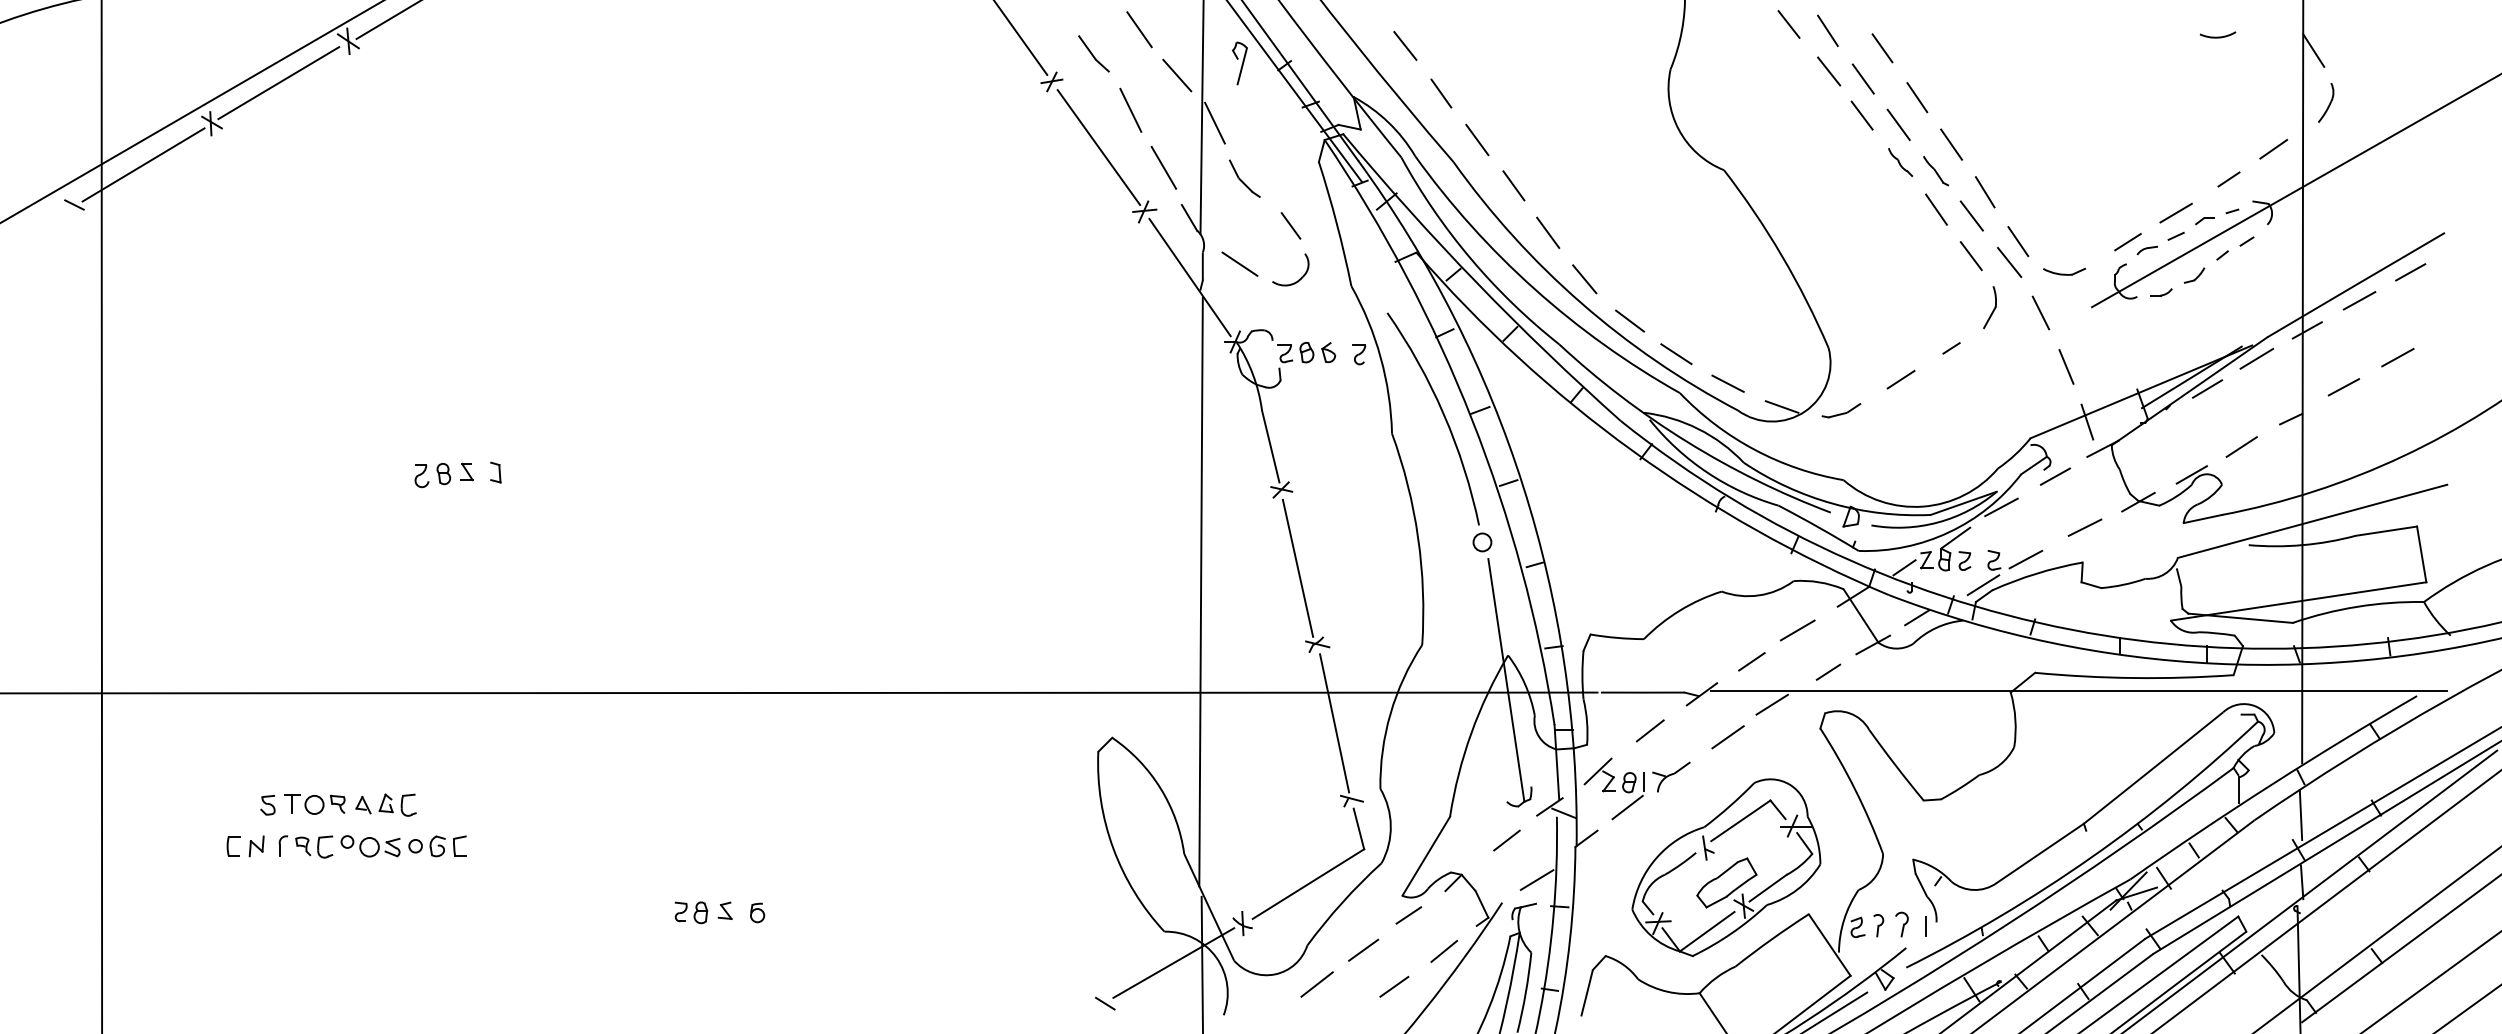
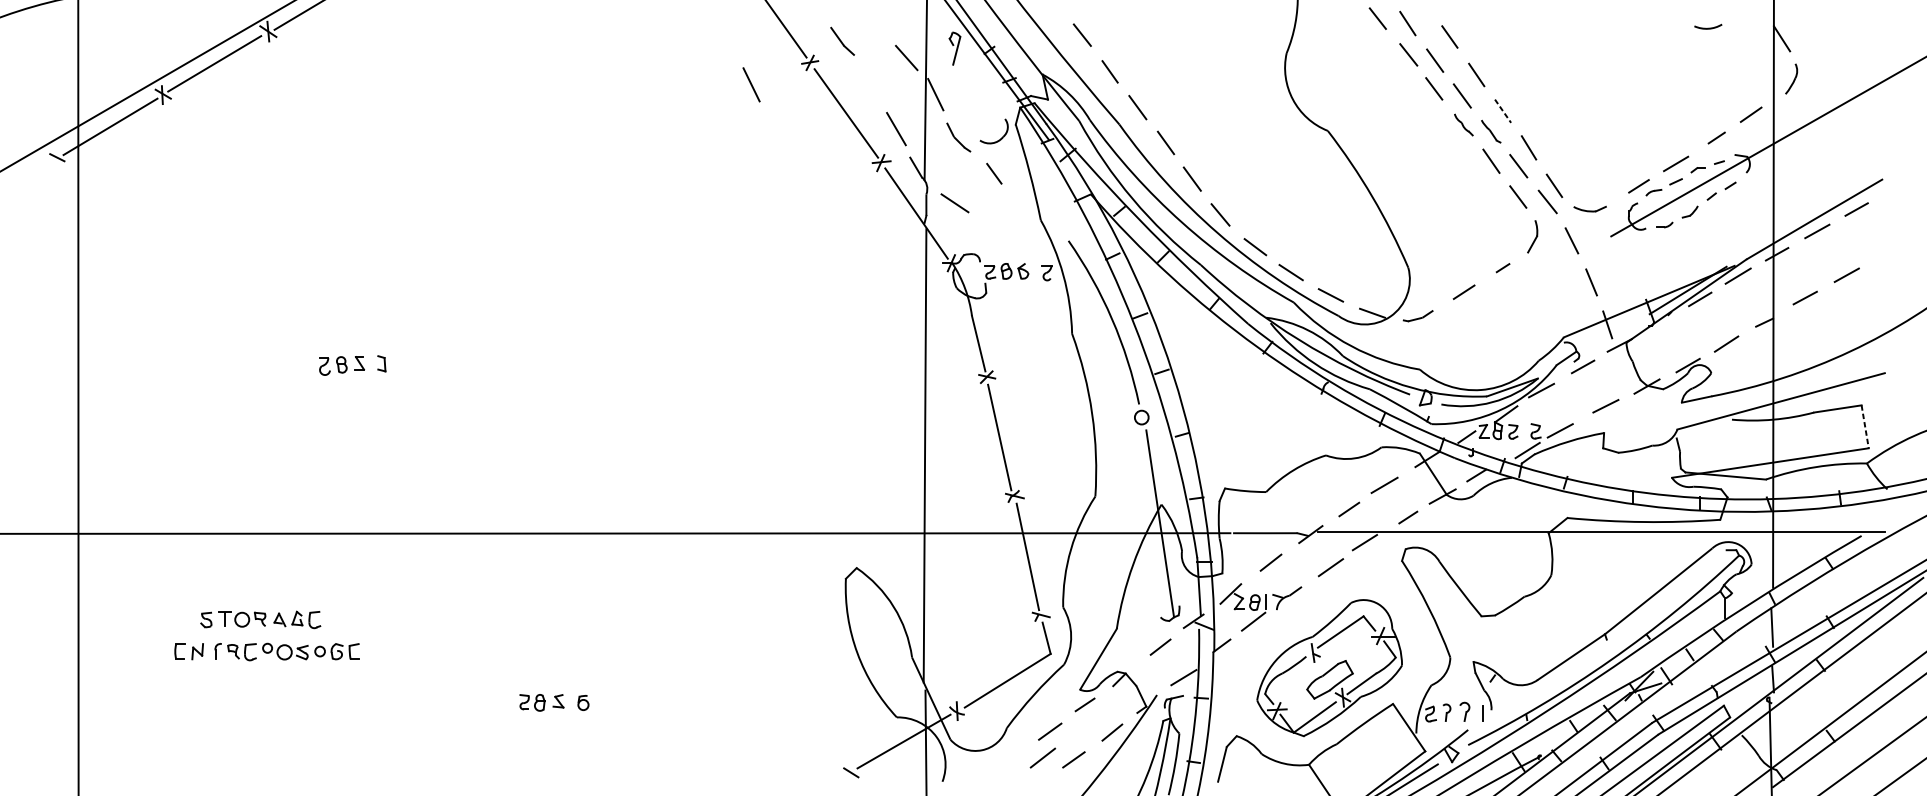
line: (1139, 29) -> (877, 22), removed
line: (1130, 109) -> (751, 84), moved
line: (1951, 145) -> (1503, 111), solid -> dashed
part: (1299, 278) -> (1000, 138), moved
line: (2421, 554) -> (1865, 426), solid -> dashed
line: (1316, 984) -> (1042, 758), moved

